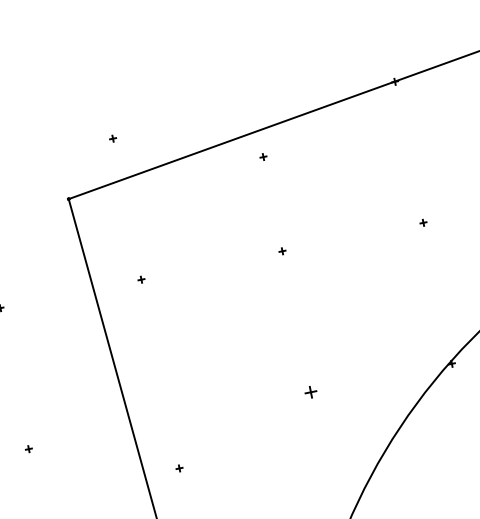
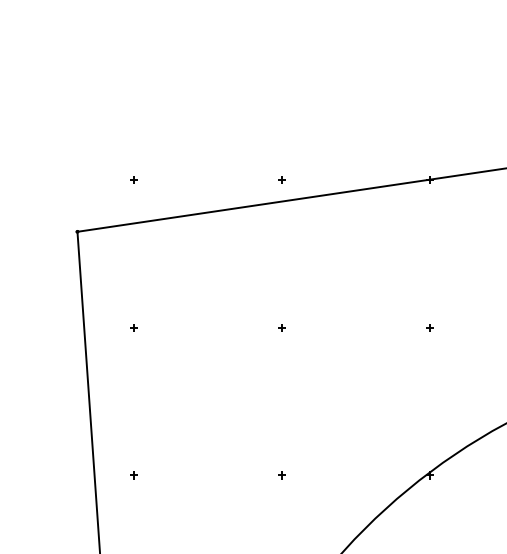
part: (262, 156) -> (281, 179), moved
part: (310, 392) -> (281, 475), size x0.62
part: (178, 468) -> (133, 475), moved

